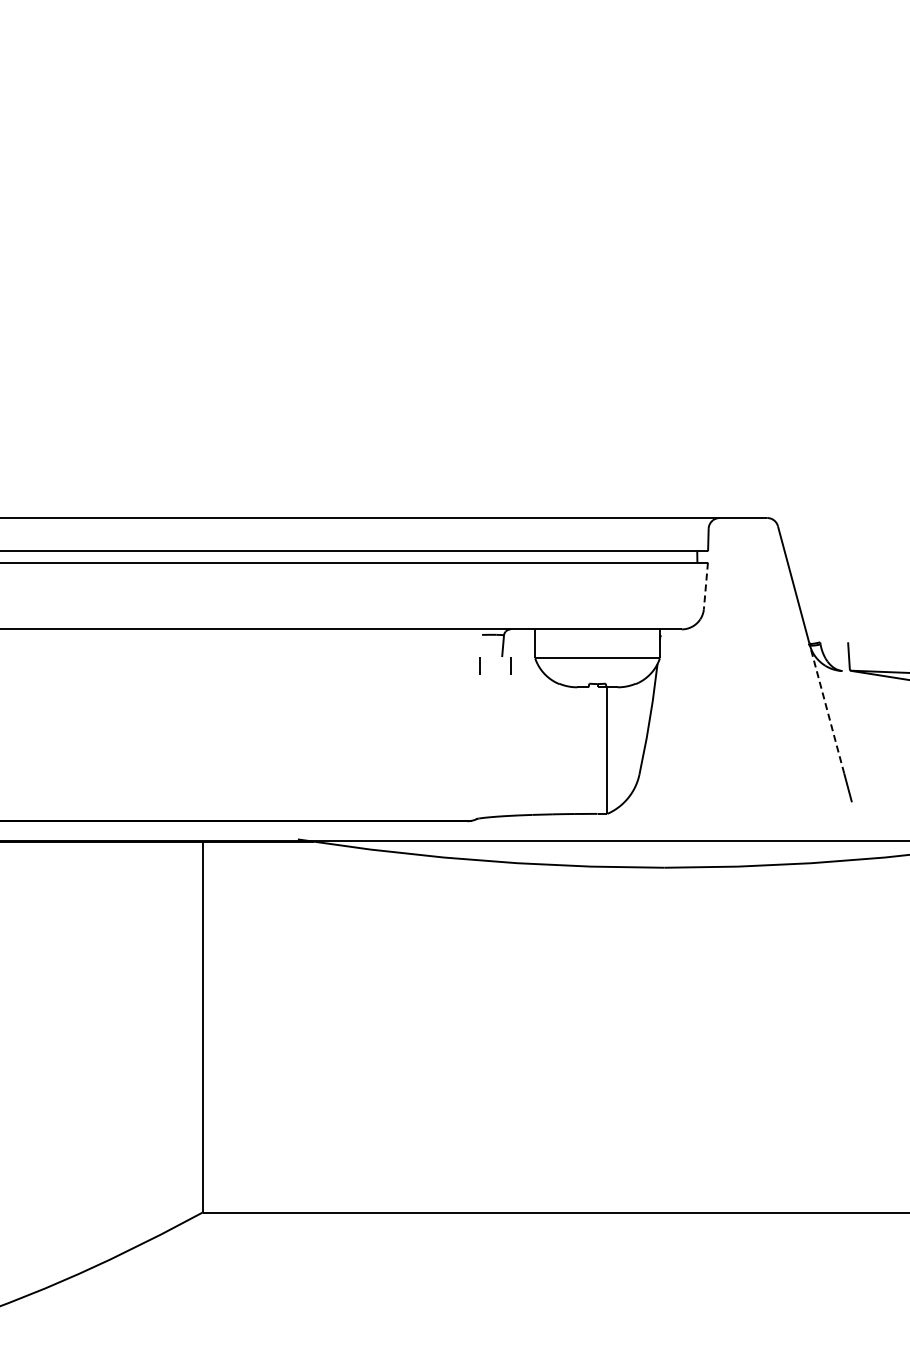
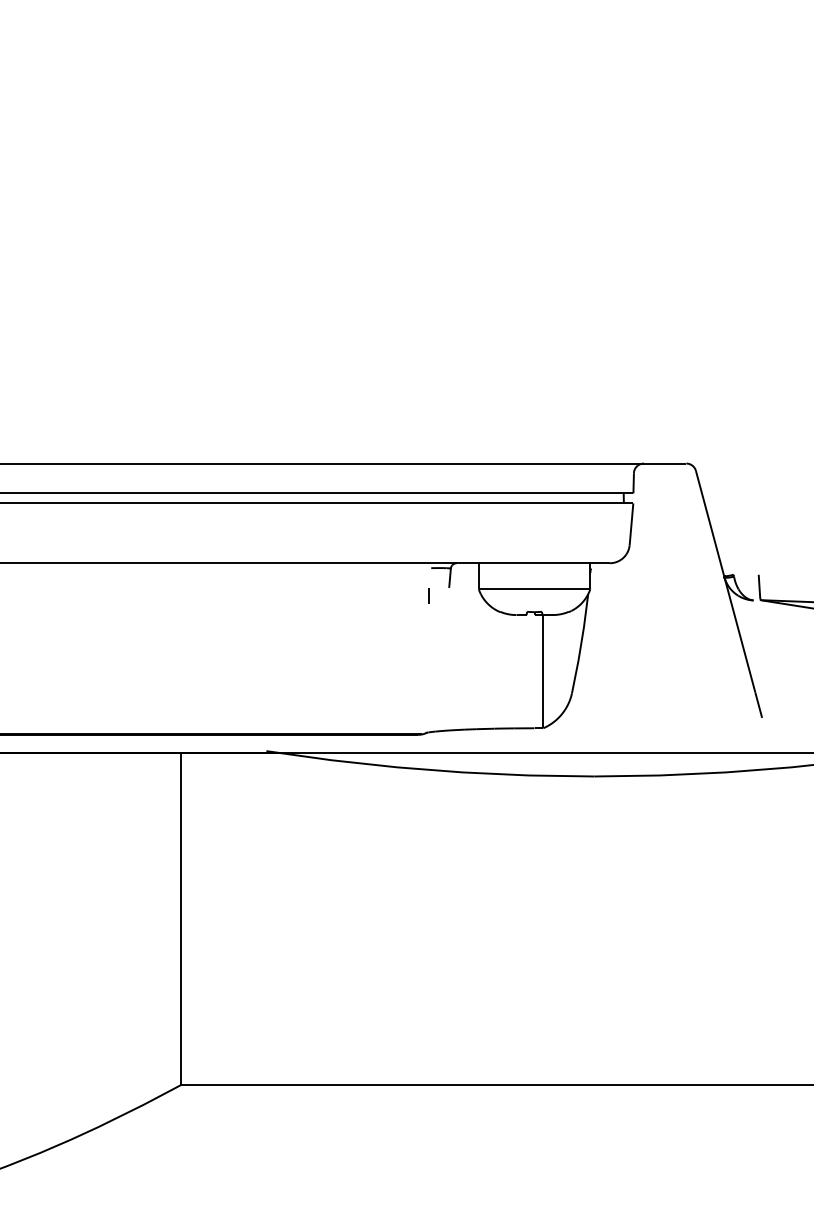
line: (705, 586) -> (631, 524), dashed -> solid
line: (510, 665) -> (456, 595), removed
line: (827, 709) -> (740, 634), dashed -> solid

